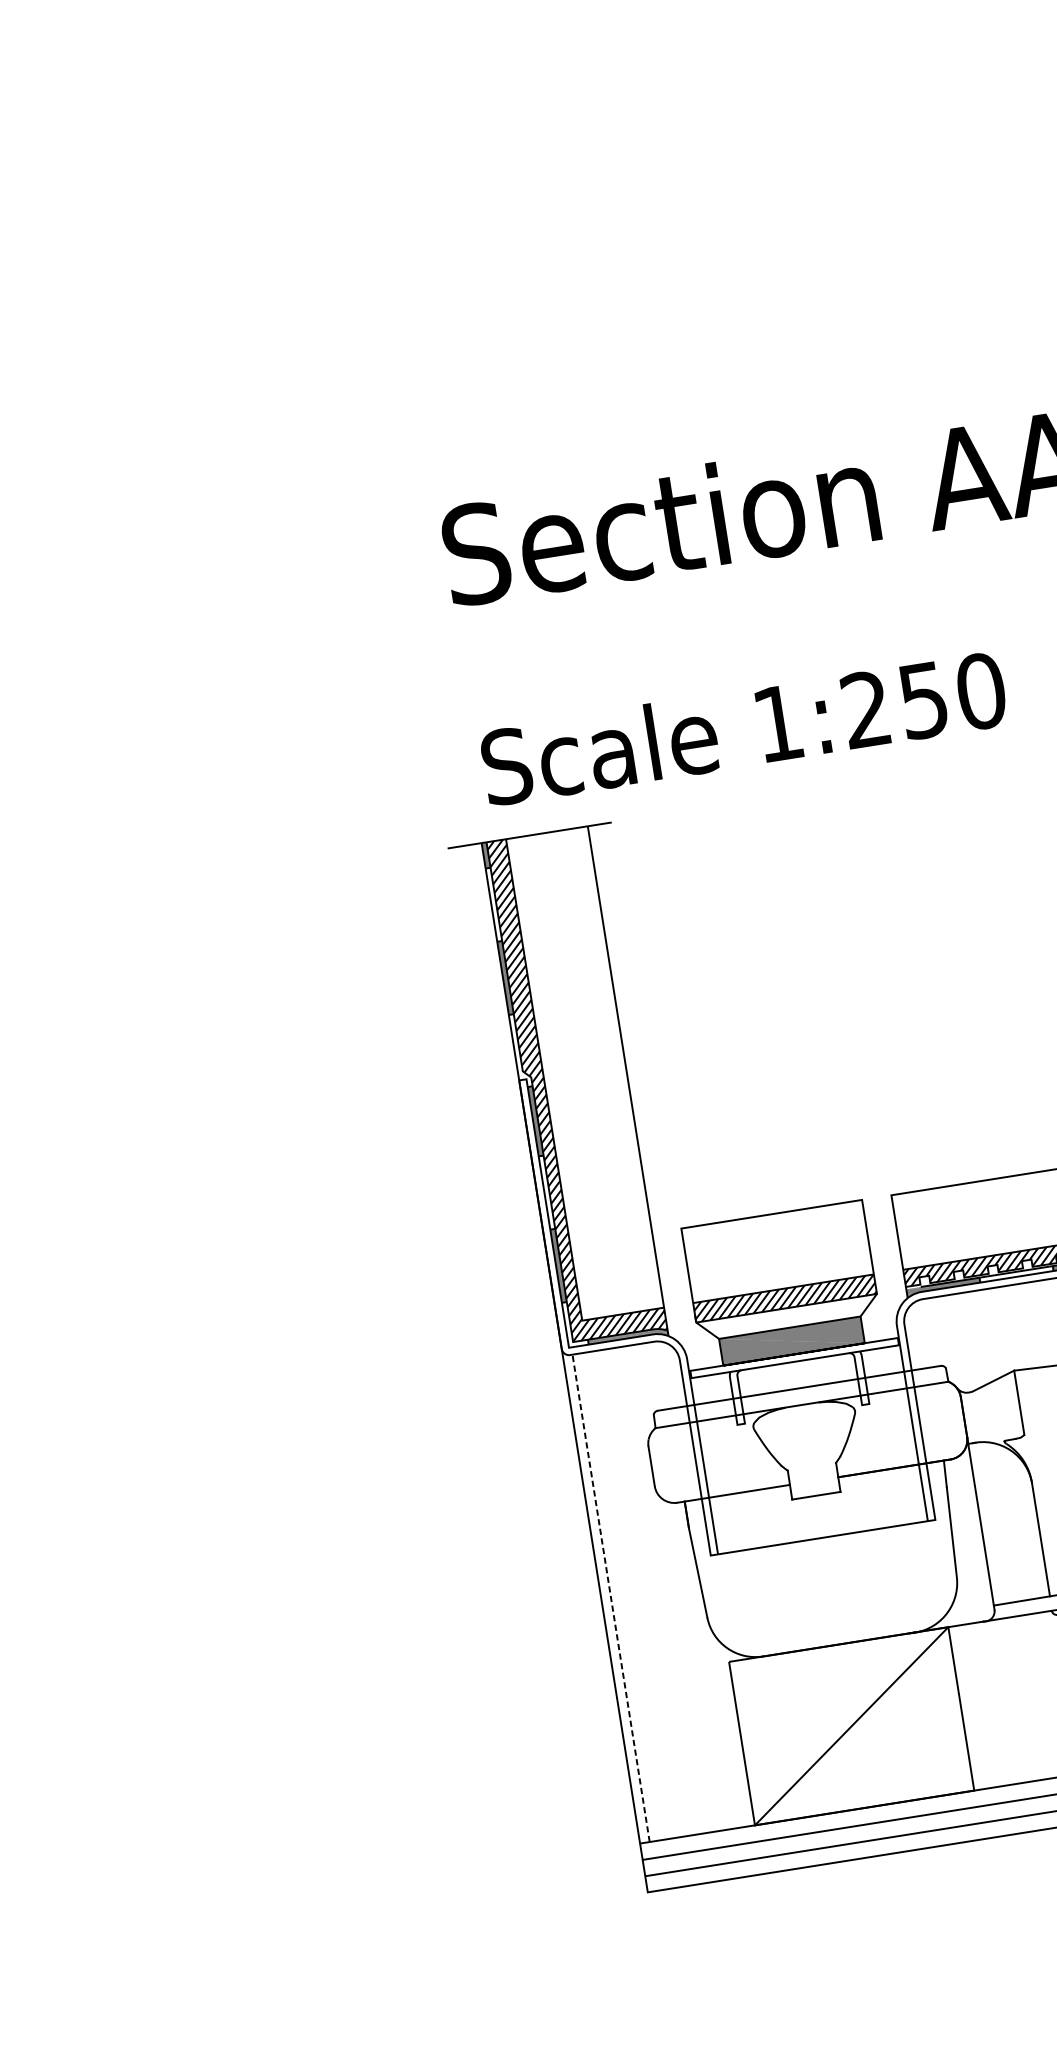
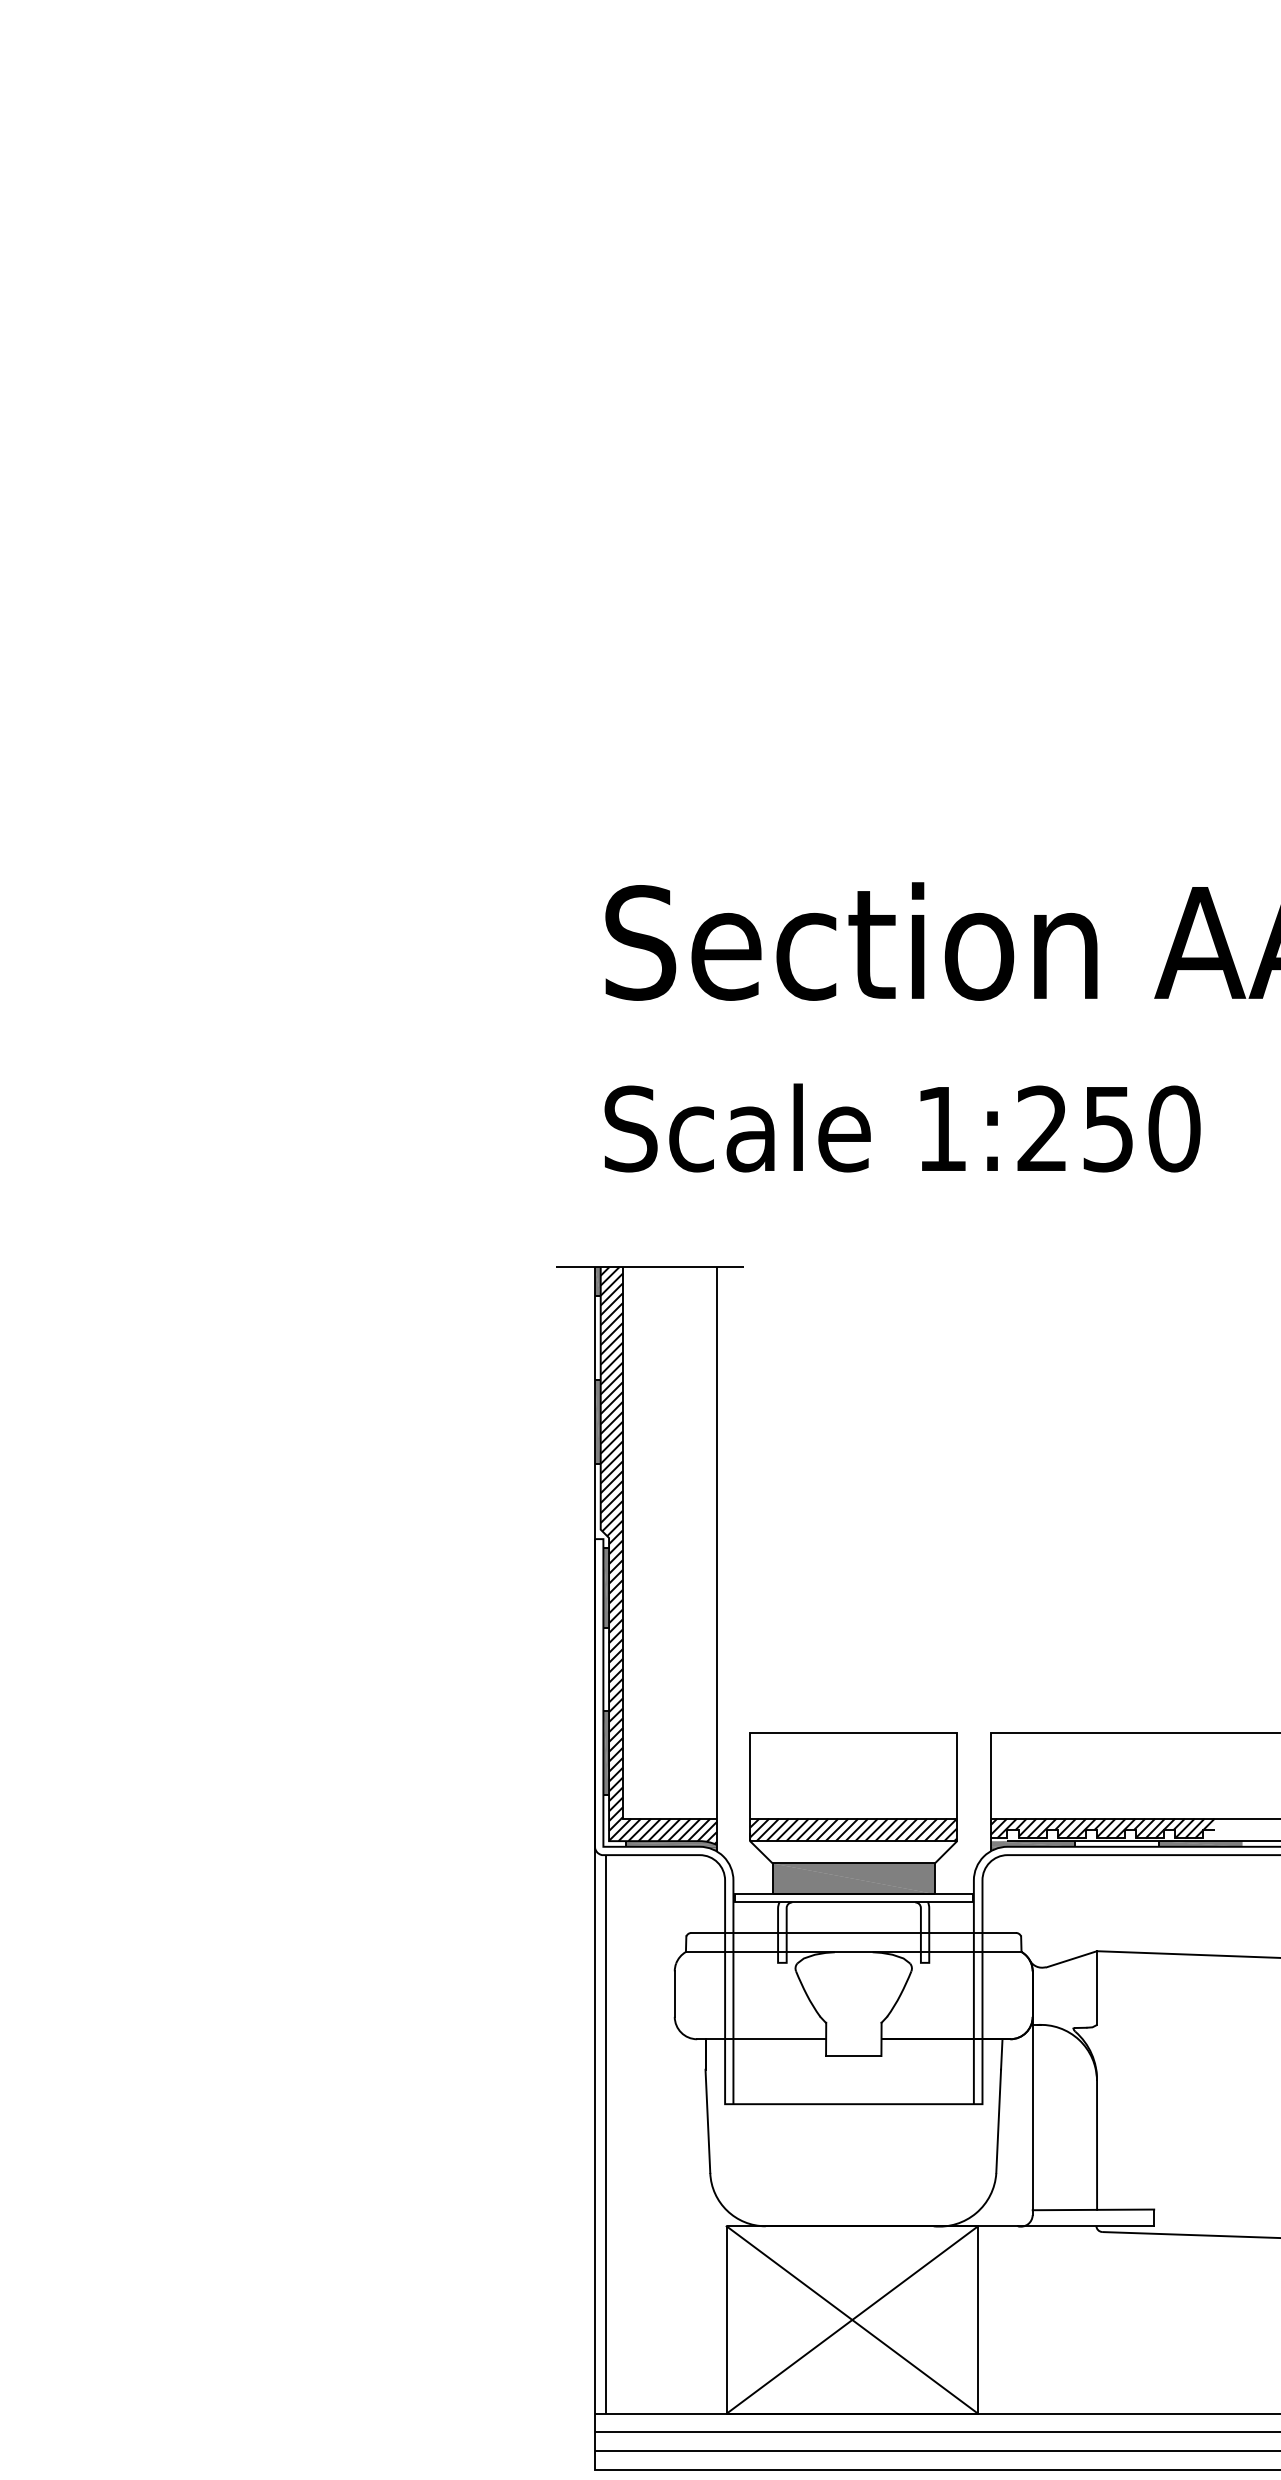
text: (743, 727) -> (902, 1127), moved
line: (611, 1597) -> (606, 2133), dashed -> solid
line: (851, 1725) -> (852, 2319), added

